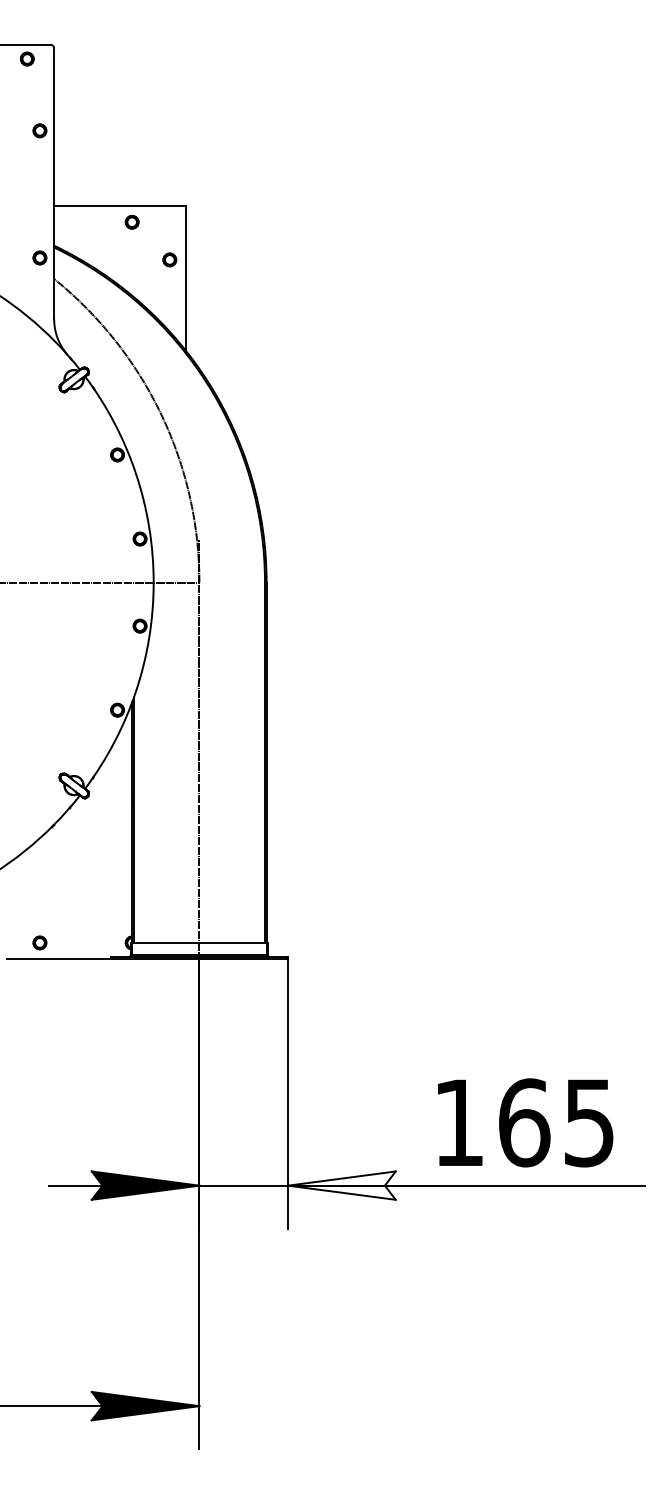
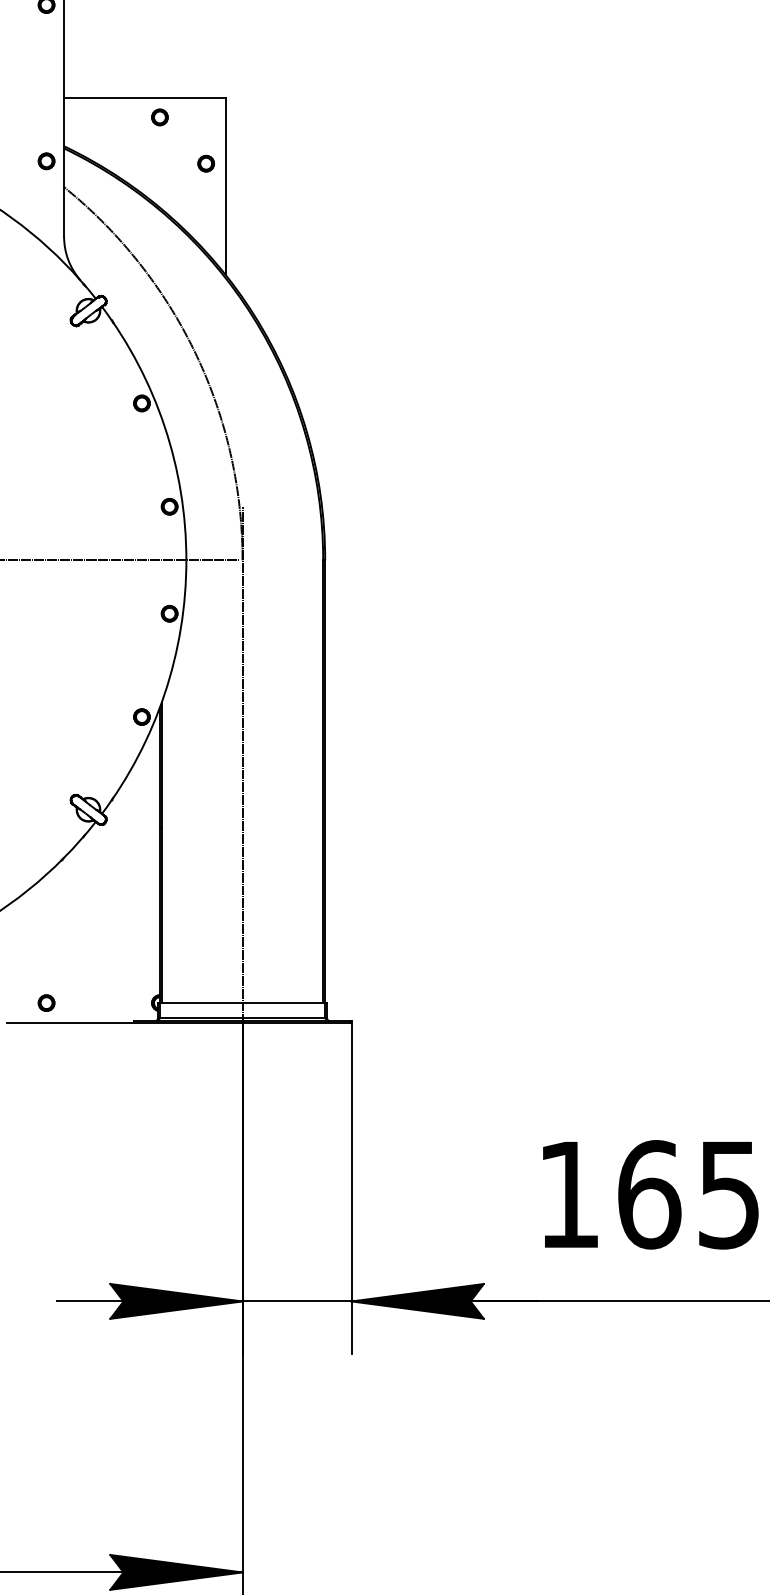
text: (525, 1122) -> (650, 1194), moved
fill: (341, 1185) -> (417, 1301), added

